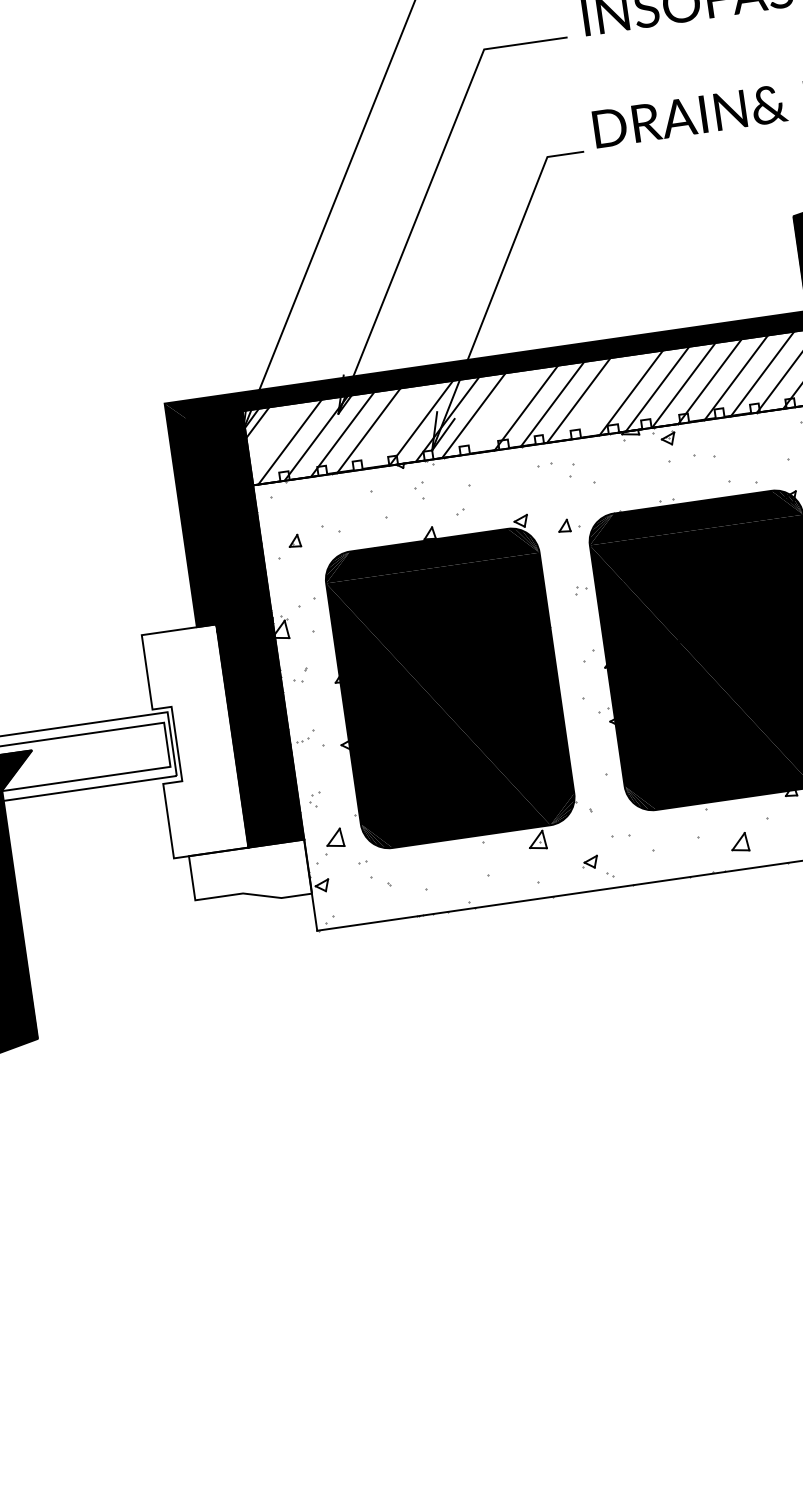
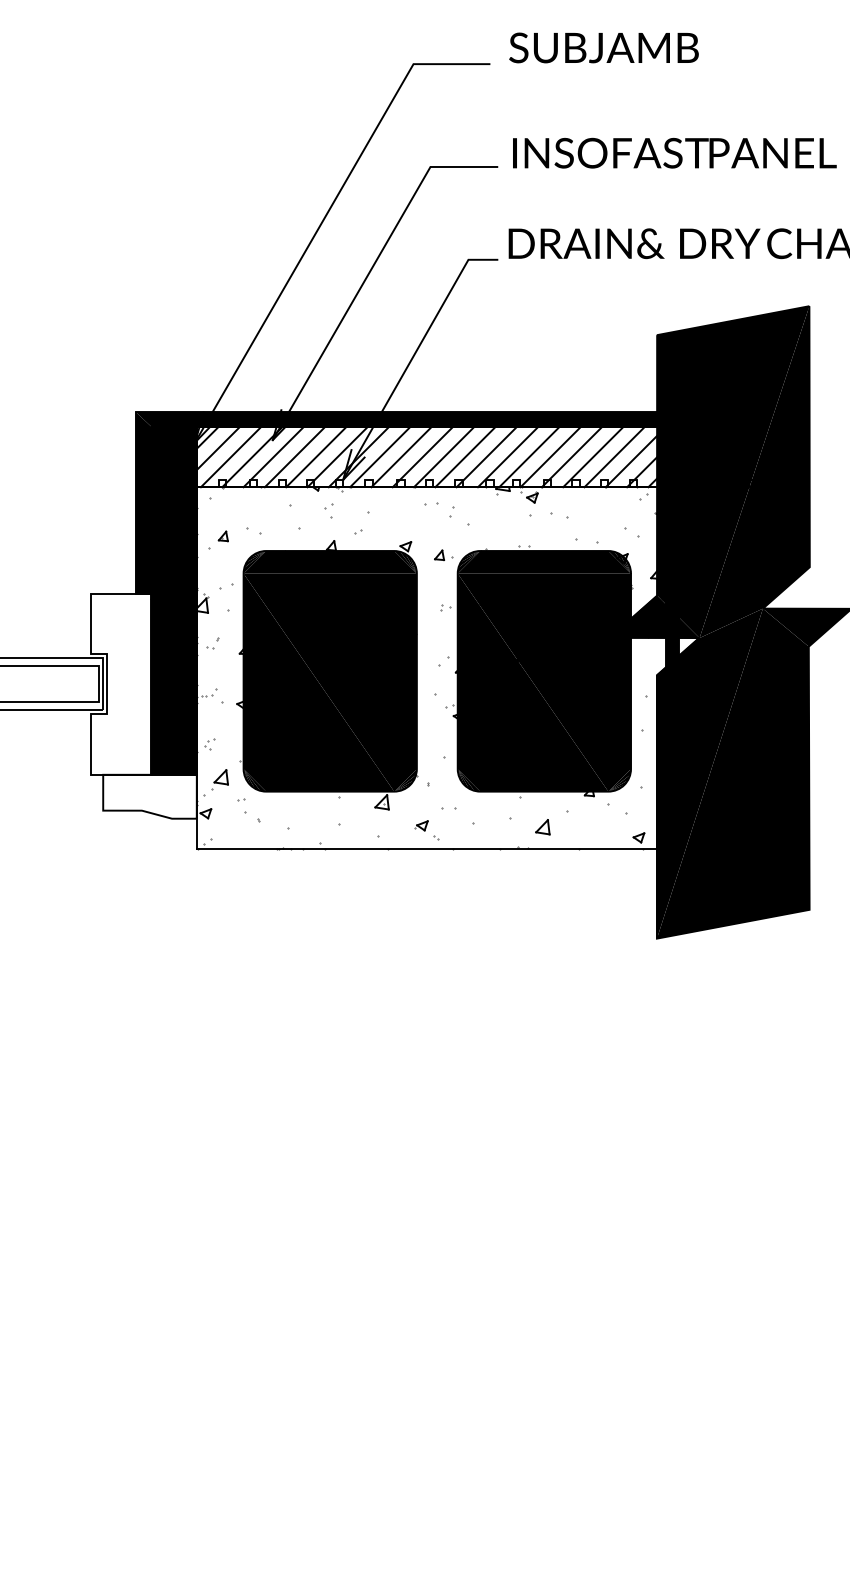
line: (604, 396) -> (486, 456), added
line: (499, 411) -> (401, 456), added
line: (395, 426) -> (316, 456), added
line: (271, 433) -> (217, 448), added

